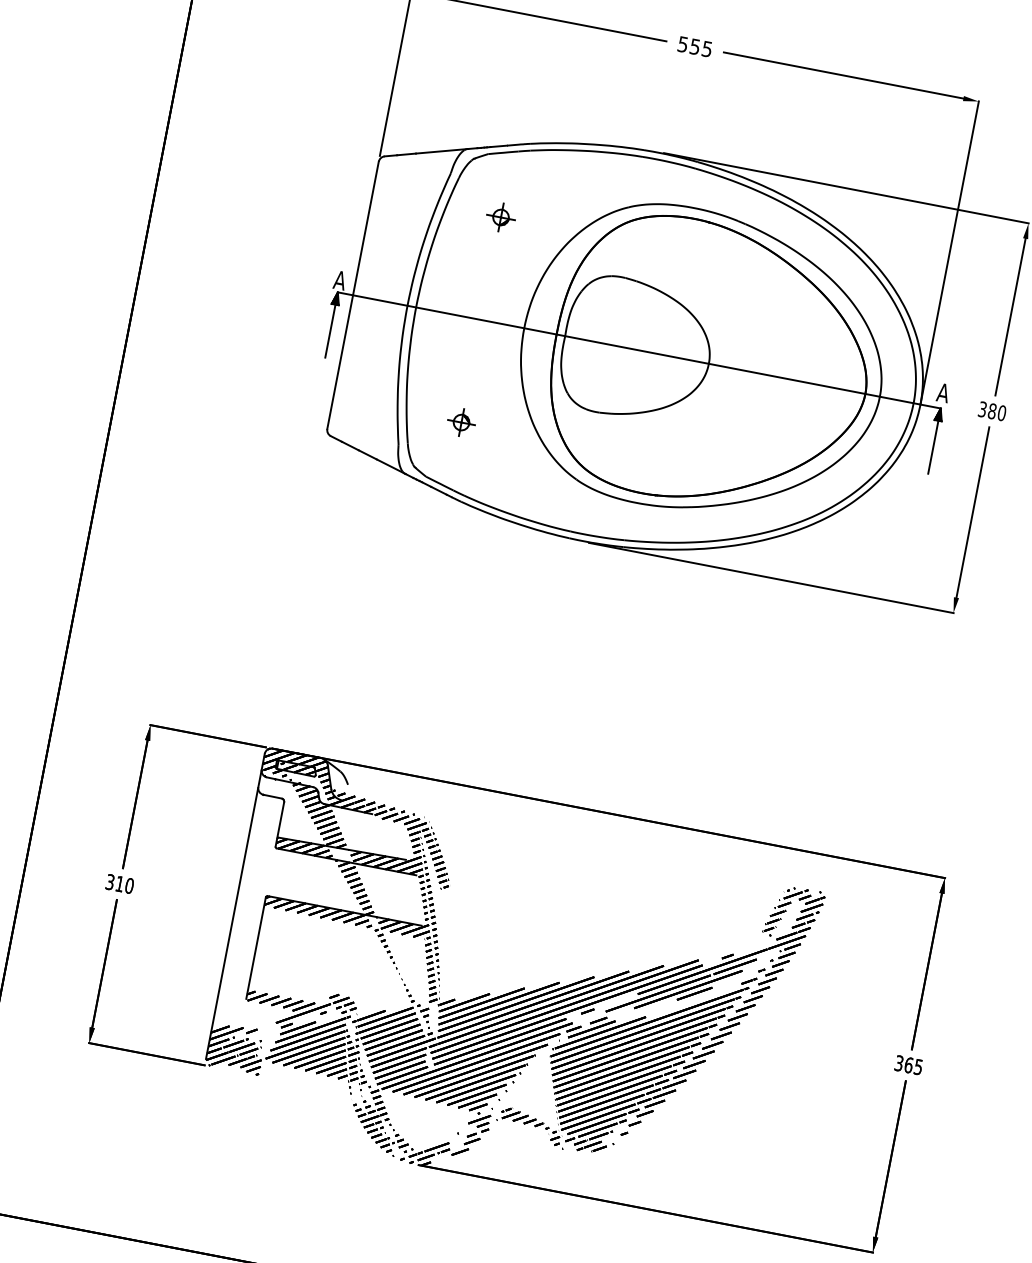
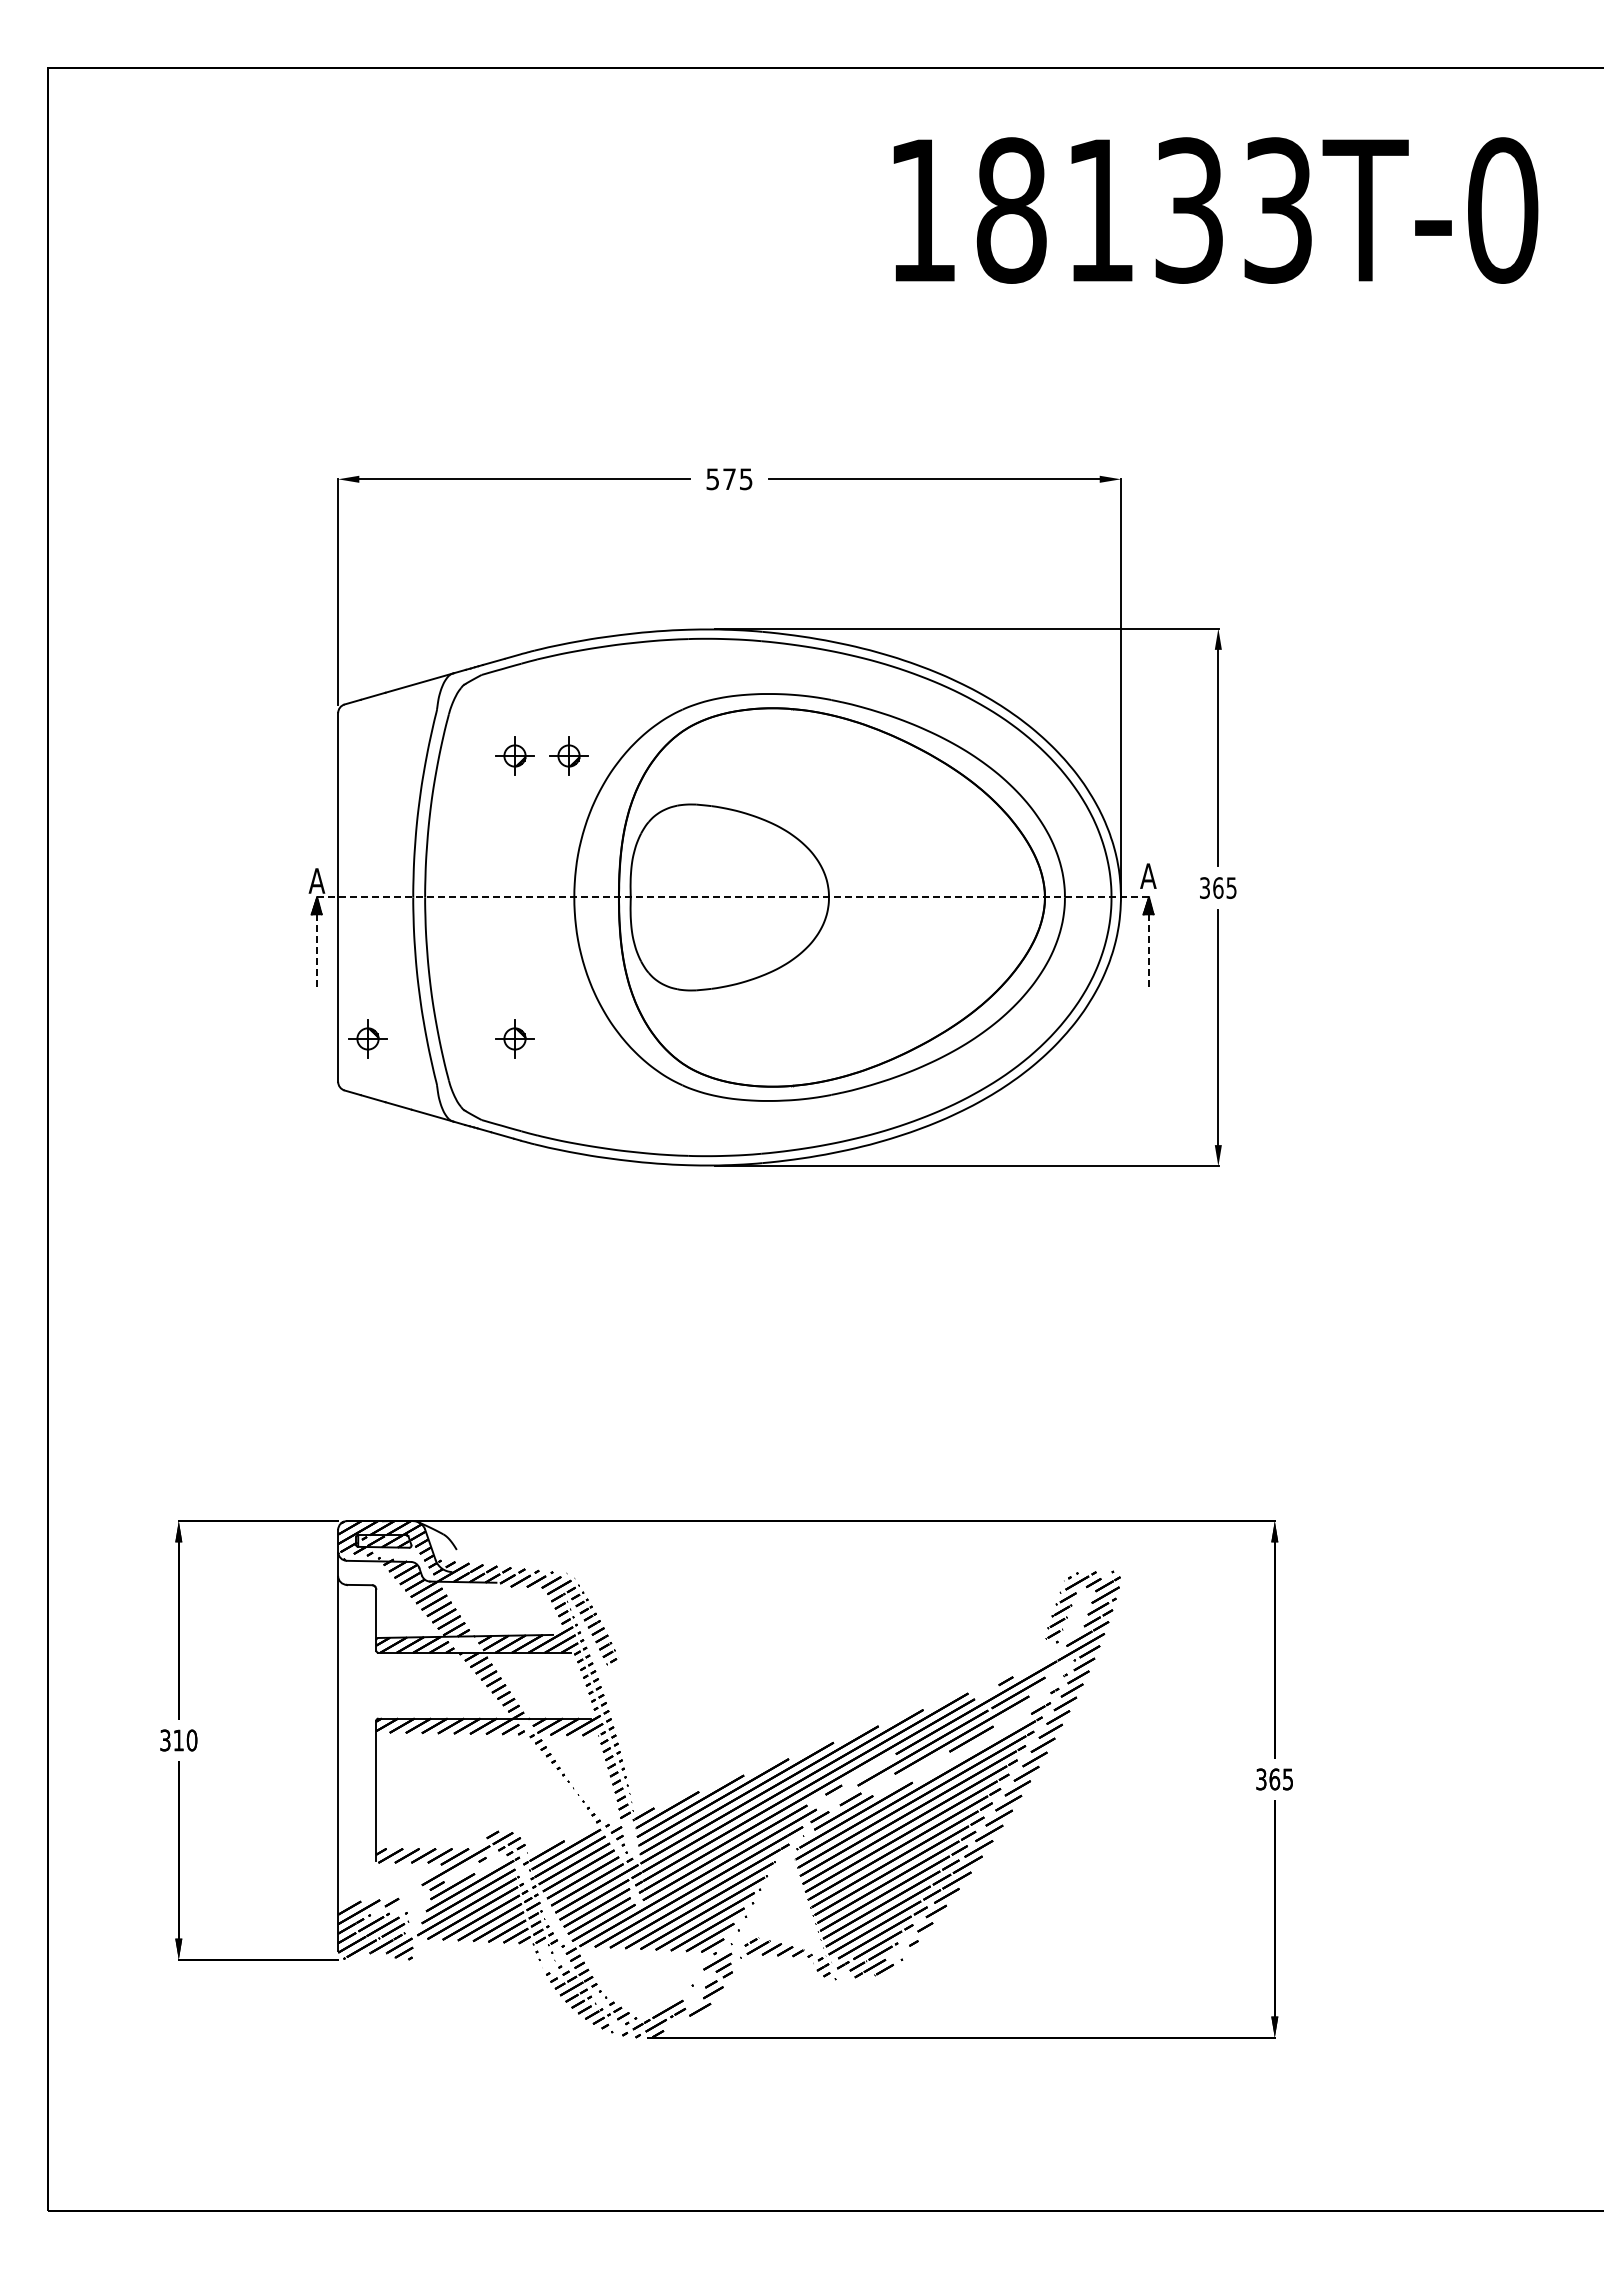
text: (695, 47) -> (729, 479), 555 -> 575
part: (539, 224) -> (568, 755), added
line: (330, 330) -> (317, 950), solid -> dashed
line: (639, 350) -> (733, 897), solid -> dashed
part: (354, 401) -> (367, 1038), added
text: (996, 411) -> (1224, 887), 380 -> 365
line: (933, 446) -> (1148, 950), solid -> dashed

